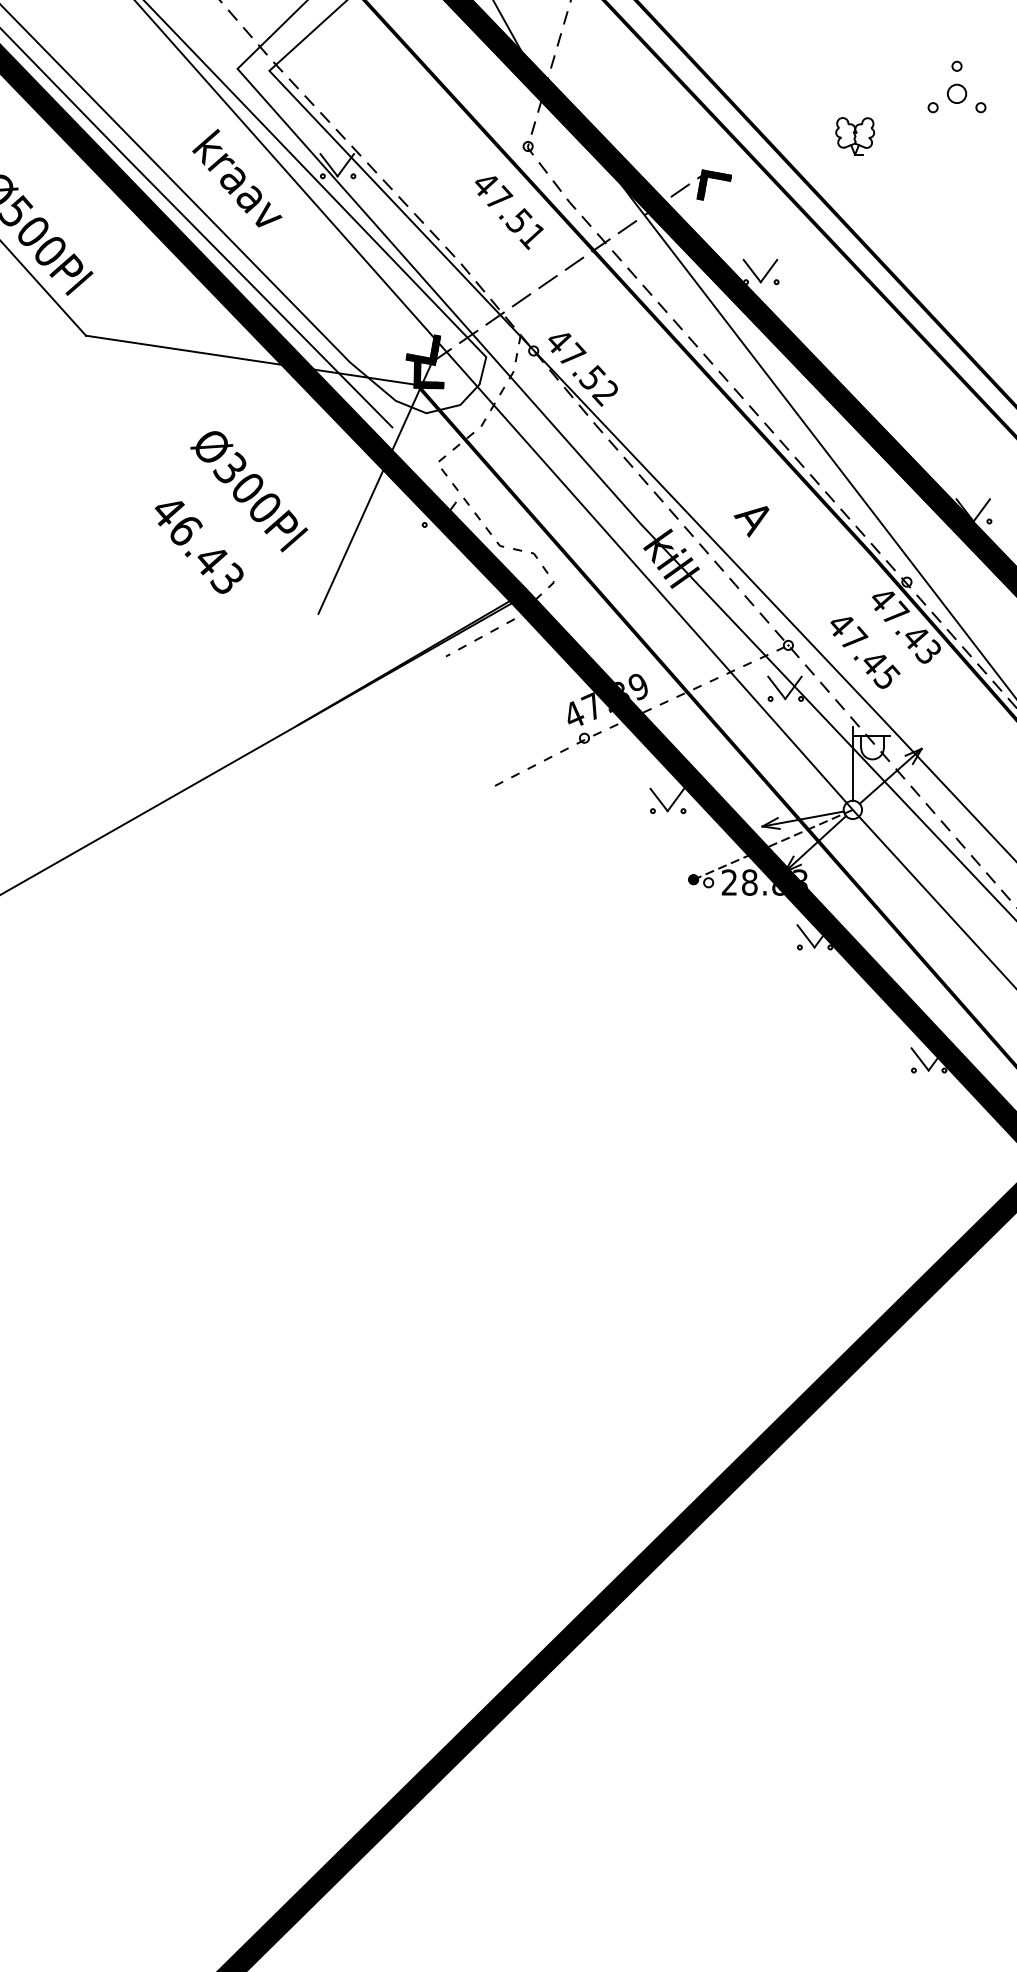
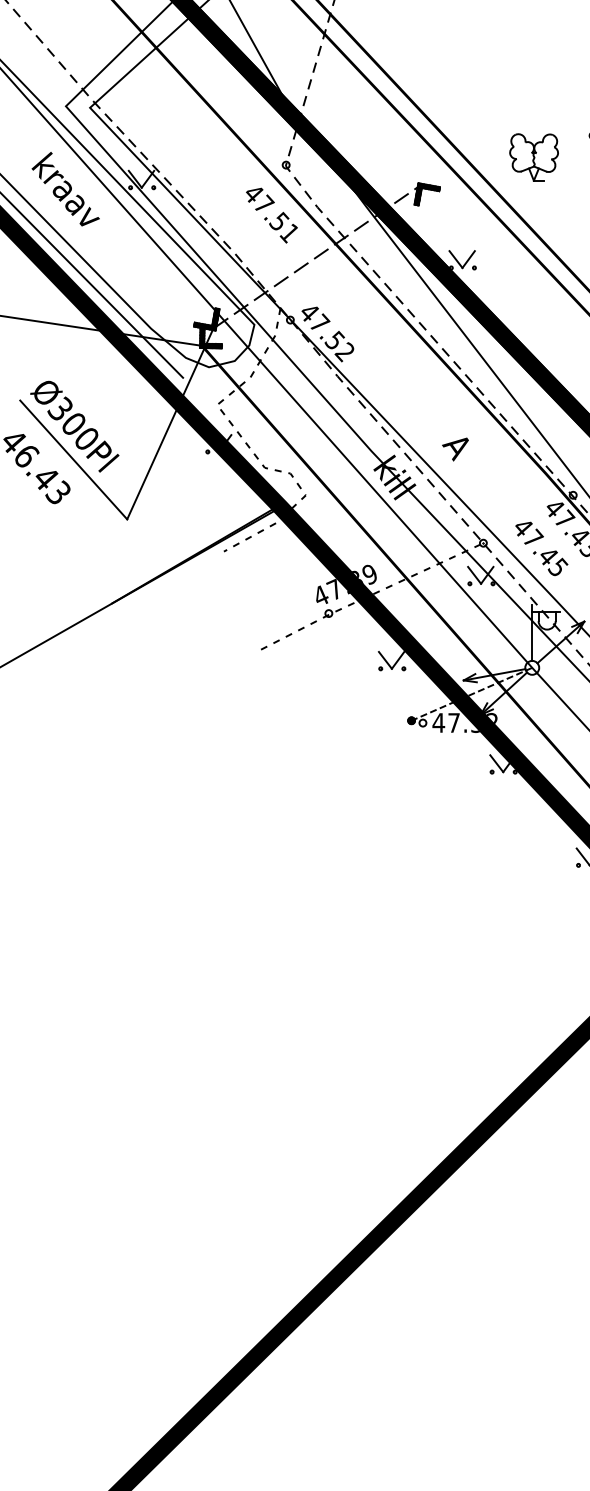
part: (854, 136) -> (533, 157), size x1.67
line: (247, 535) -> (73, 459), added
text: (764, 882) -> (465, 722), 28.83 -> 47.32

